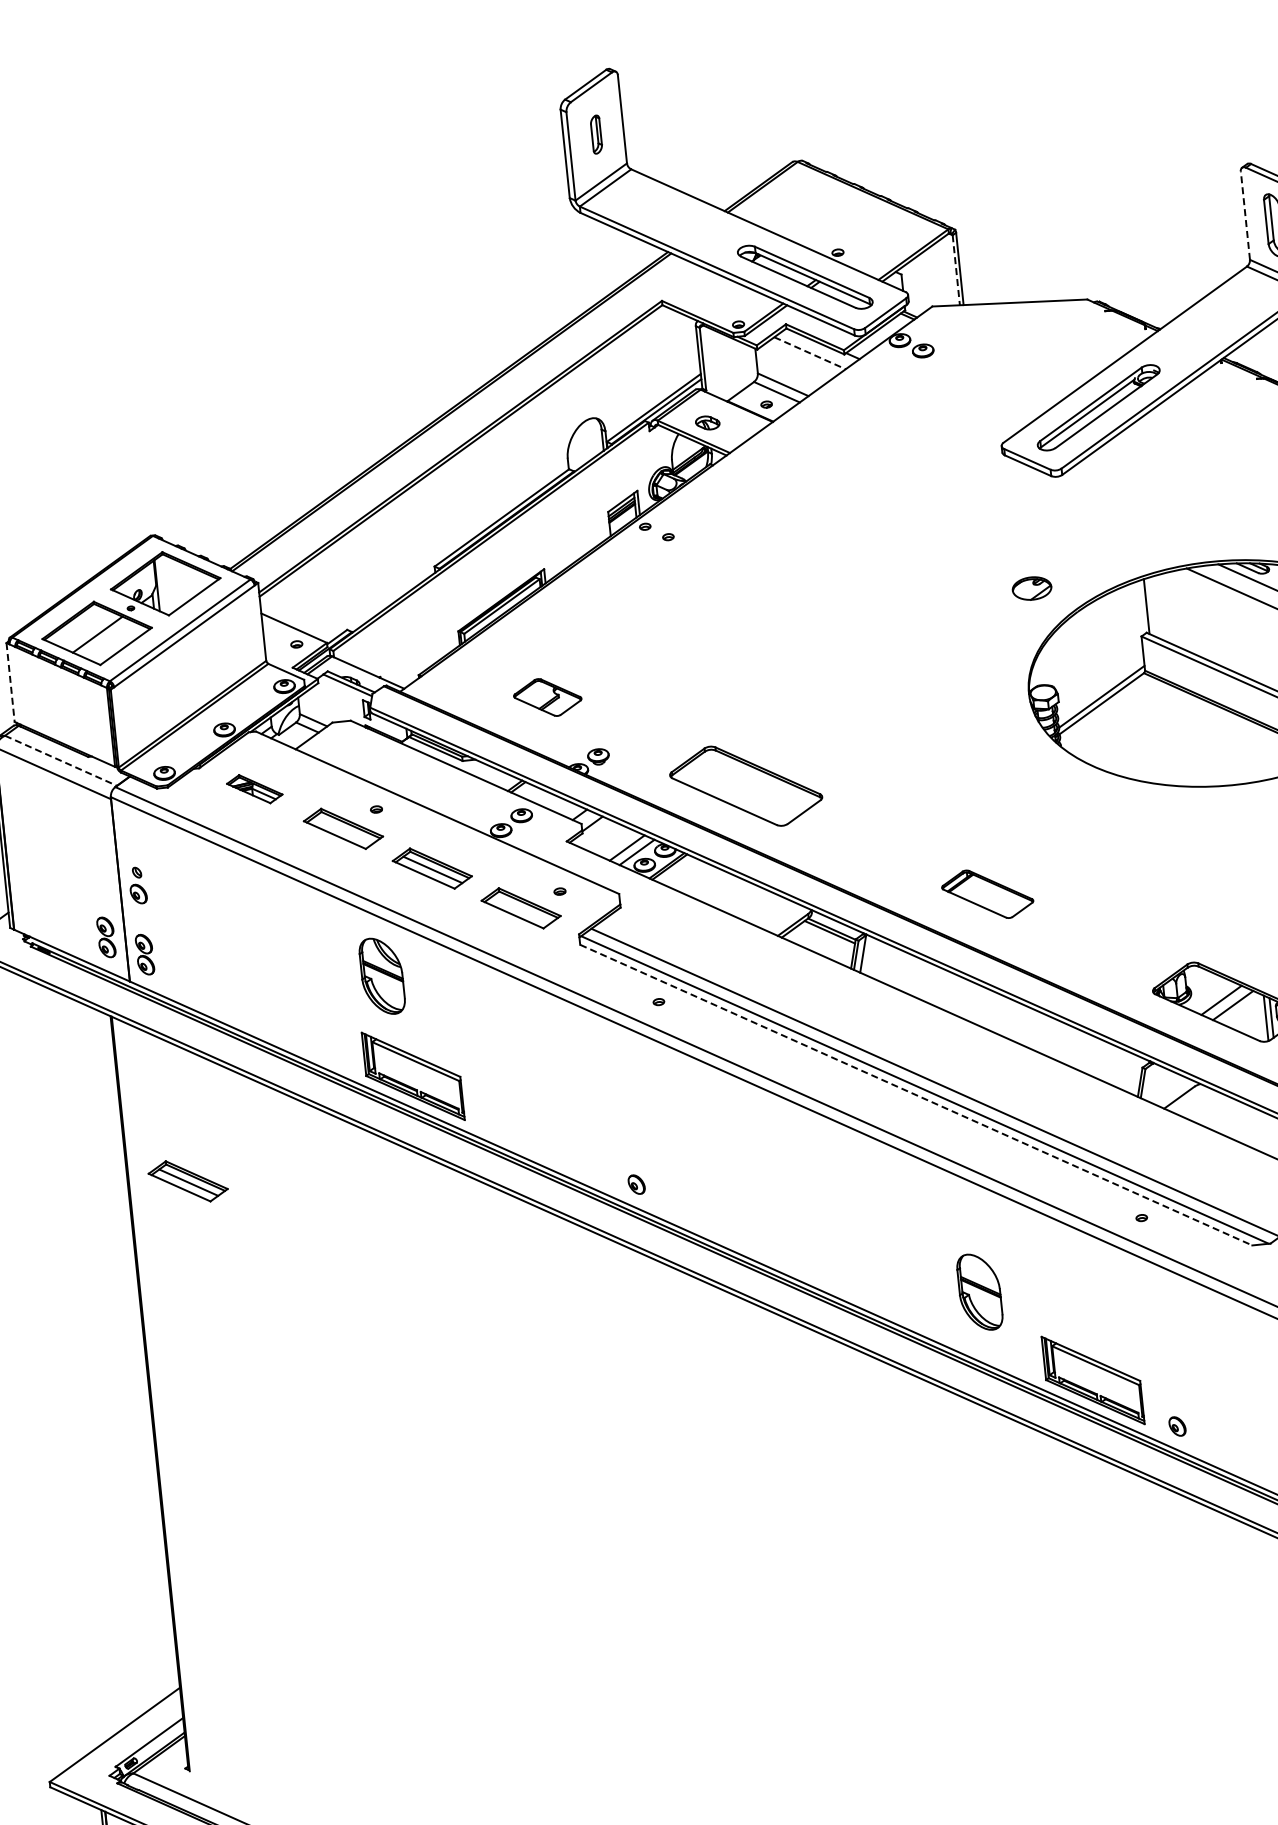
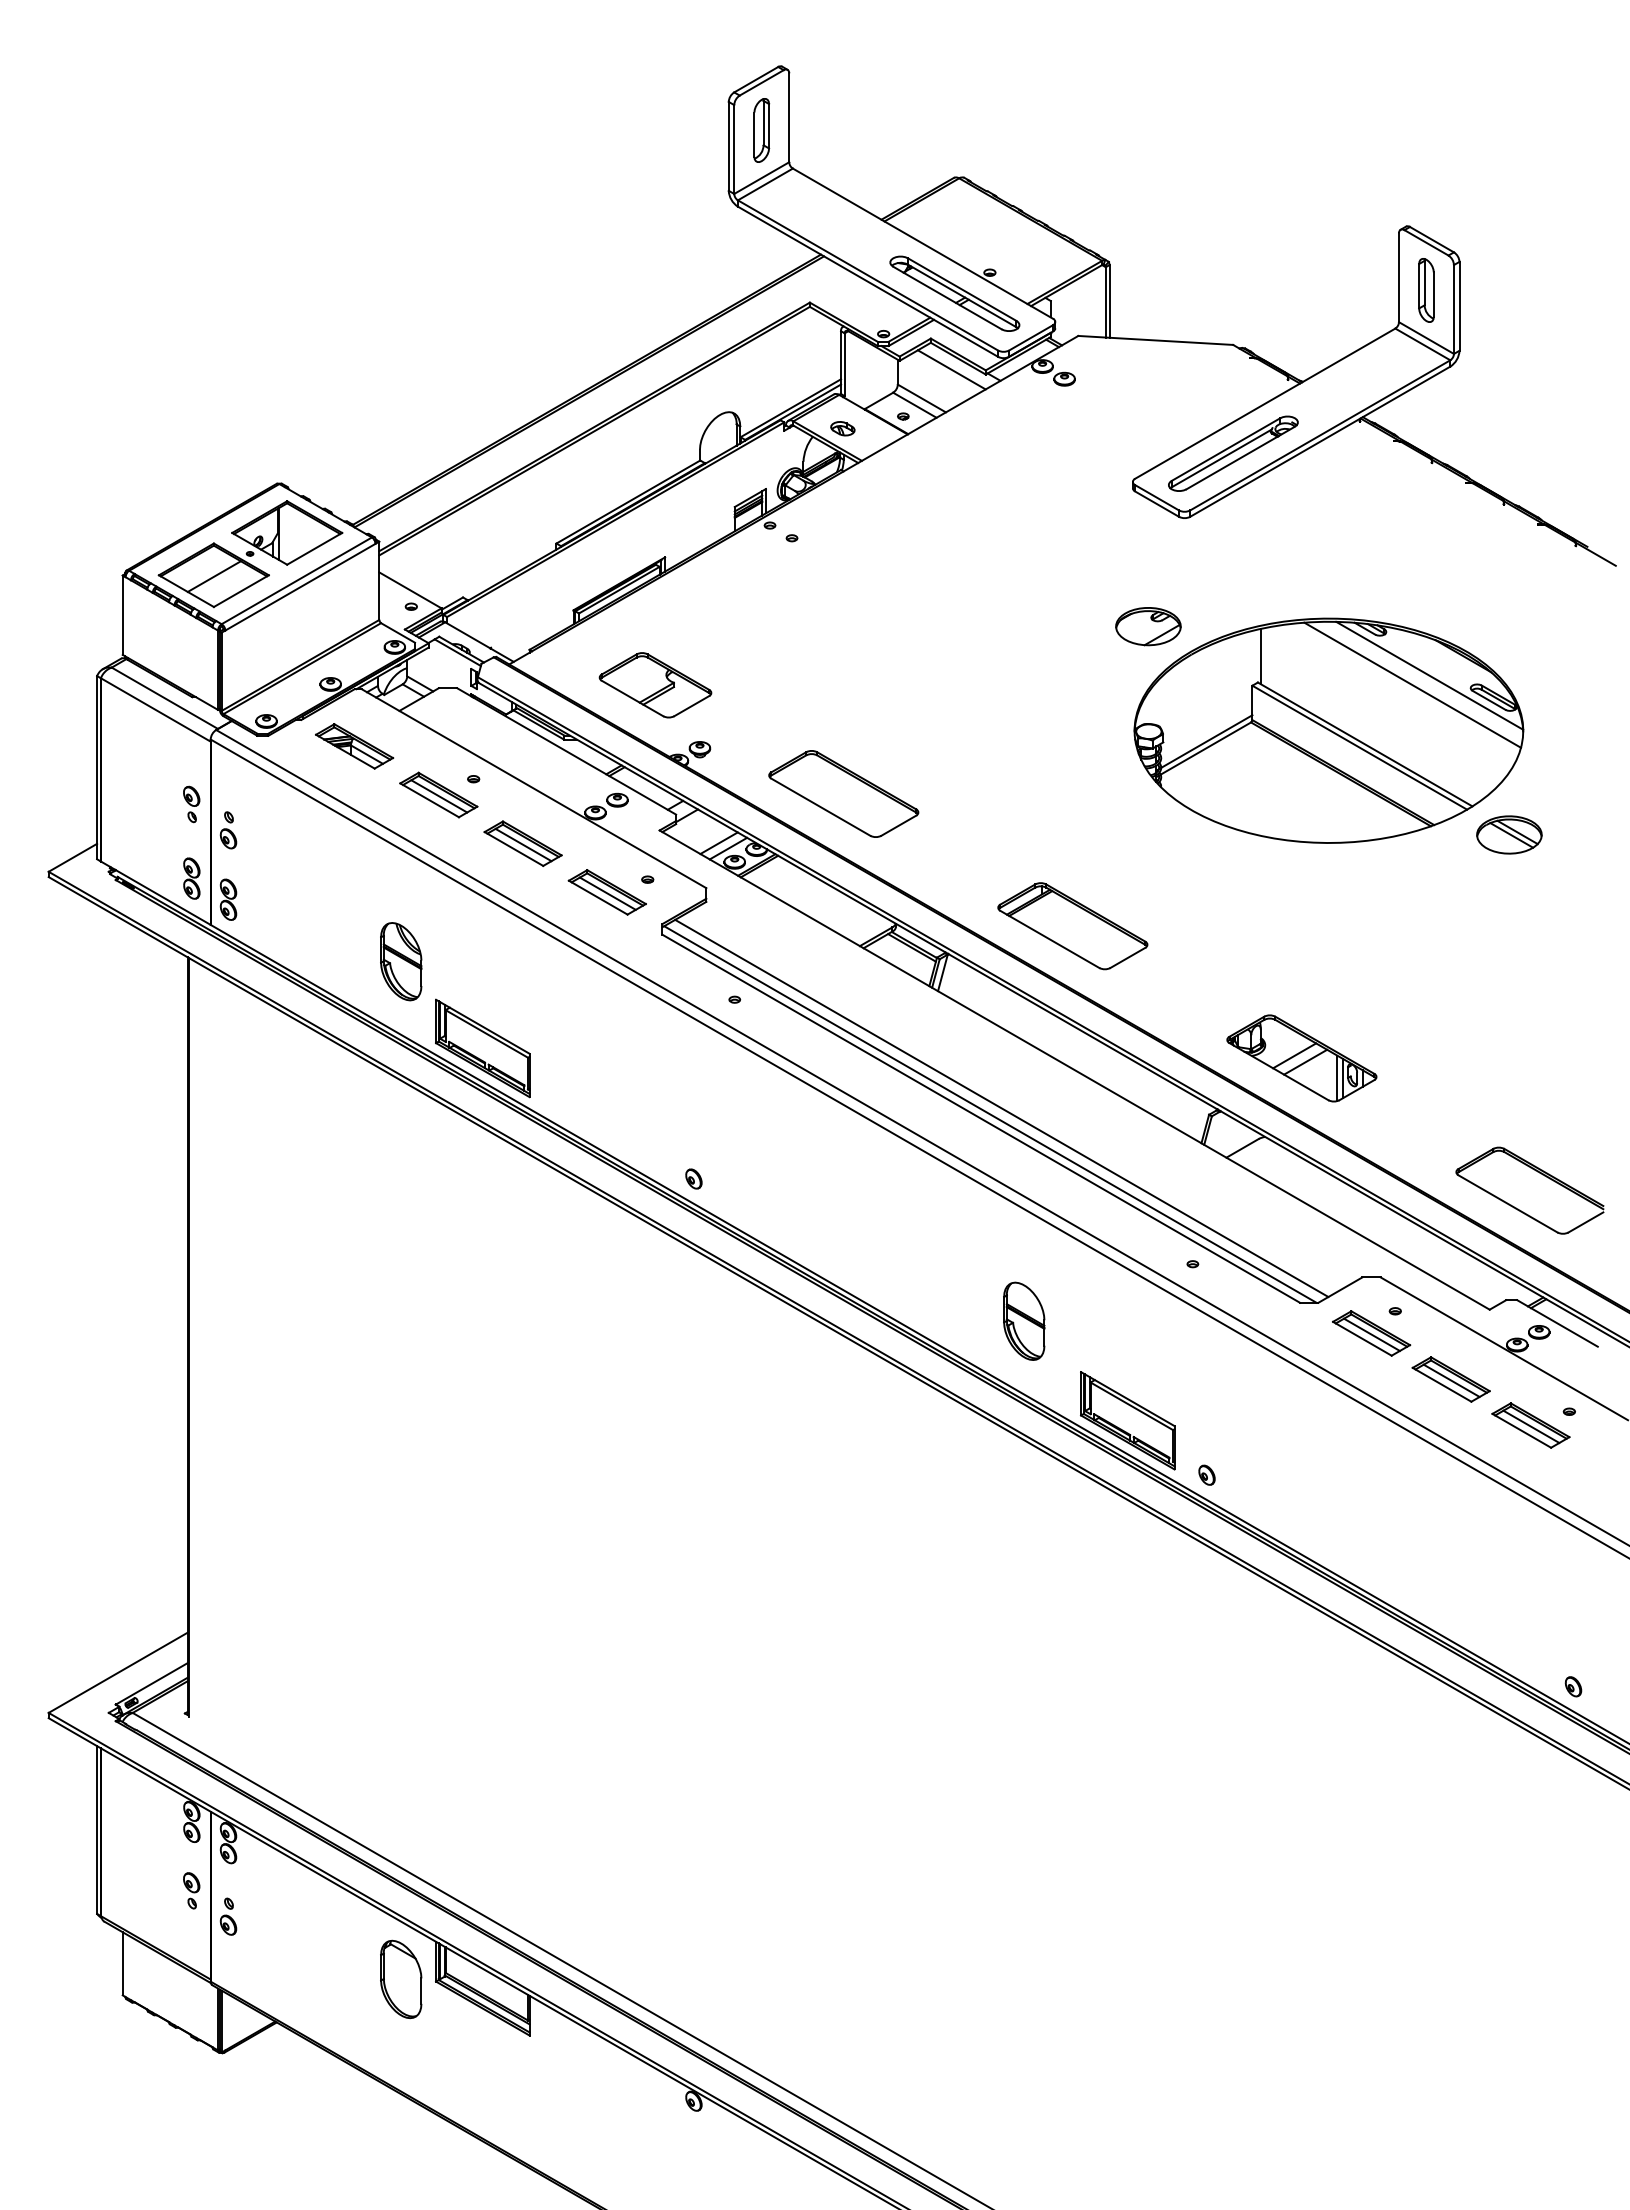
part: (596, 134) -> (761, 130), size x1.67
line: (1245, 215) -> (1399, 277), dashed -> solid
line: (955, 270) -> (1105, 302), dashed -> solid
line: (810, 353) -> (952, 370), dashed -> solid
part: (1032, 588) -> (1148, 626), size x1.67
line: (10, 682) -> (122, 615), dashed -> solid
part: (547, 697) -> (655, 685), size x1.67
line: (61, 760) -> (165, 698), dashed -> solid
part: (254, 789) -> (354, 746), size x1.43
line: (344, 830) -> (439, 796), added
part: (98, 863) -> (191, 804), added
part: (987, 894) -> (1072, 926), size x1.67
line: (521, 909) -> (607, 893), added
part: (382, 976) -> (401, 961), moved
line: (916, 1095) -> (981, 1119), dashed -> solid
part: (187, 1181) -> (247, 1129), removed

